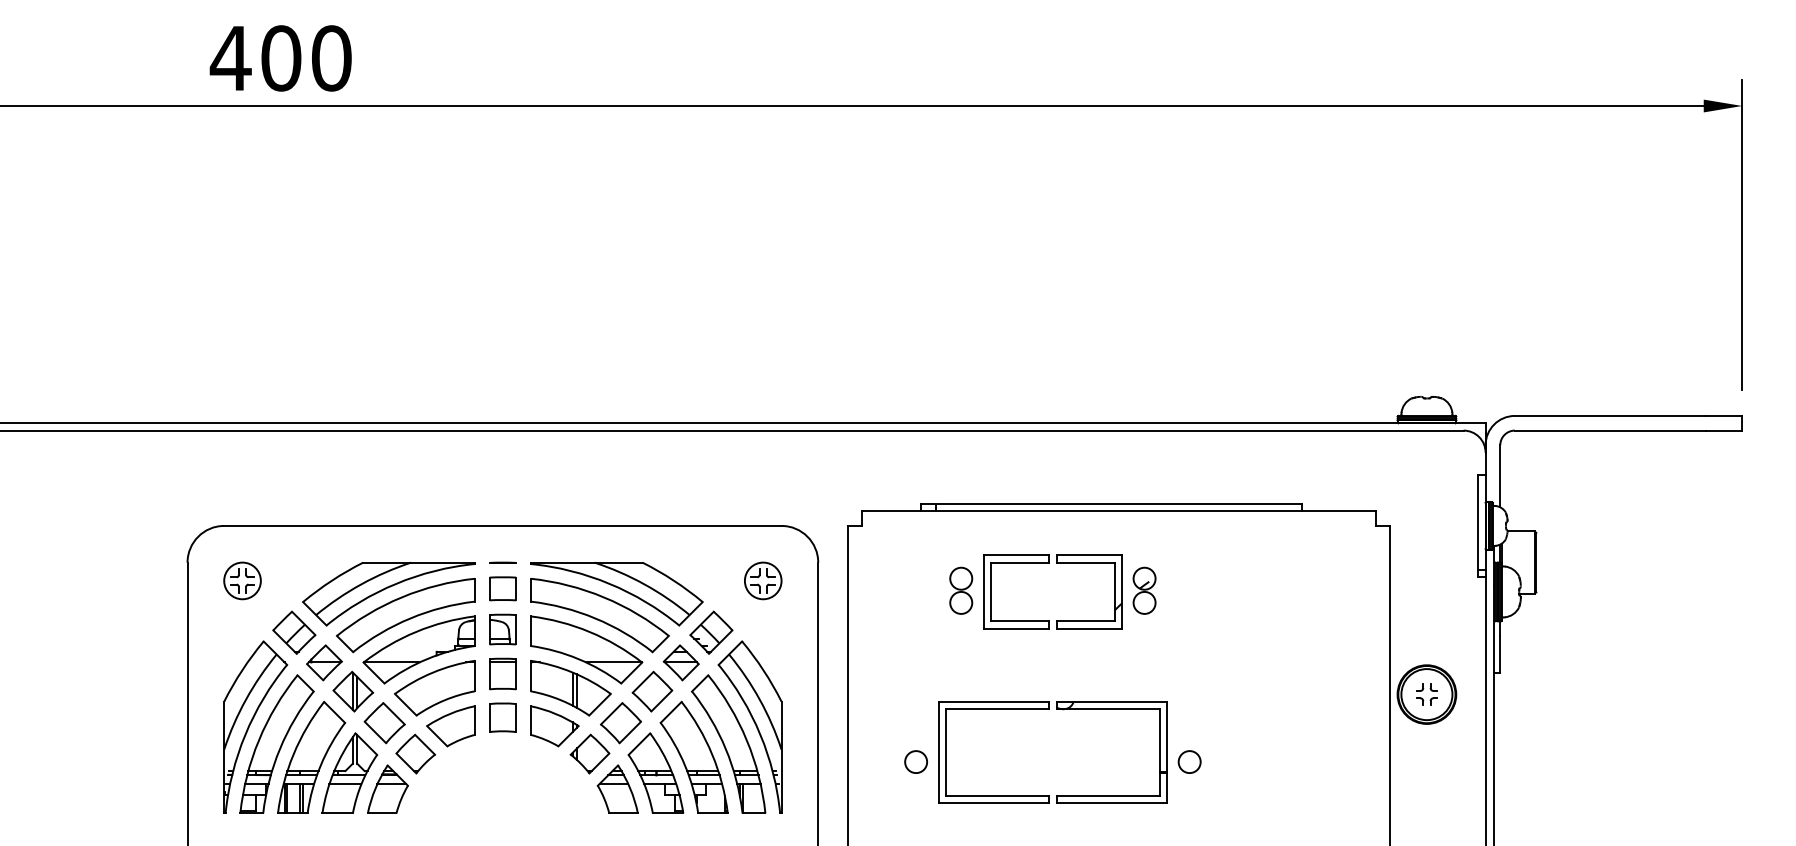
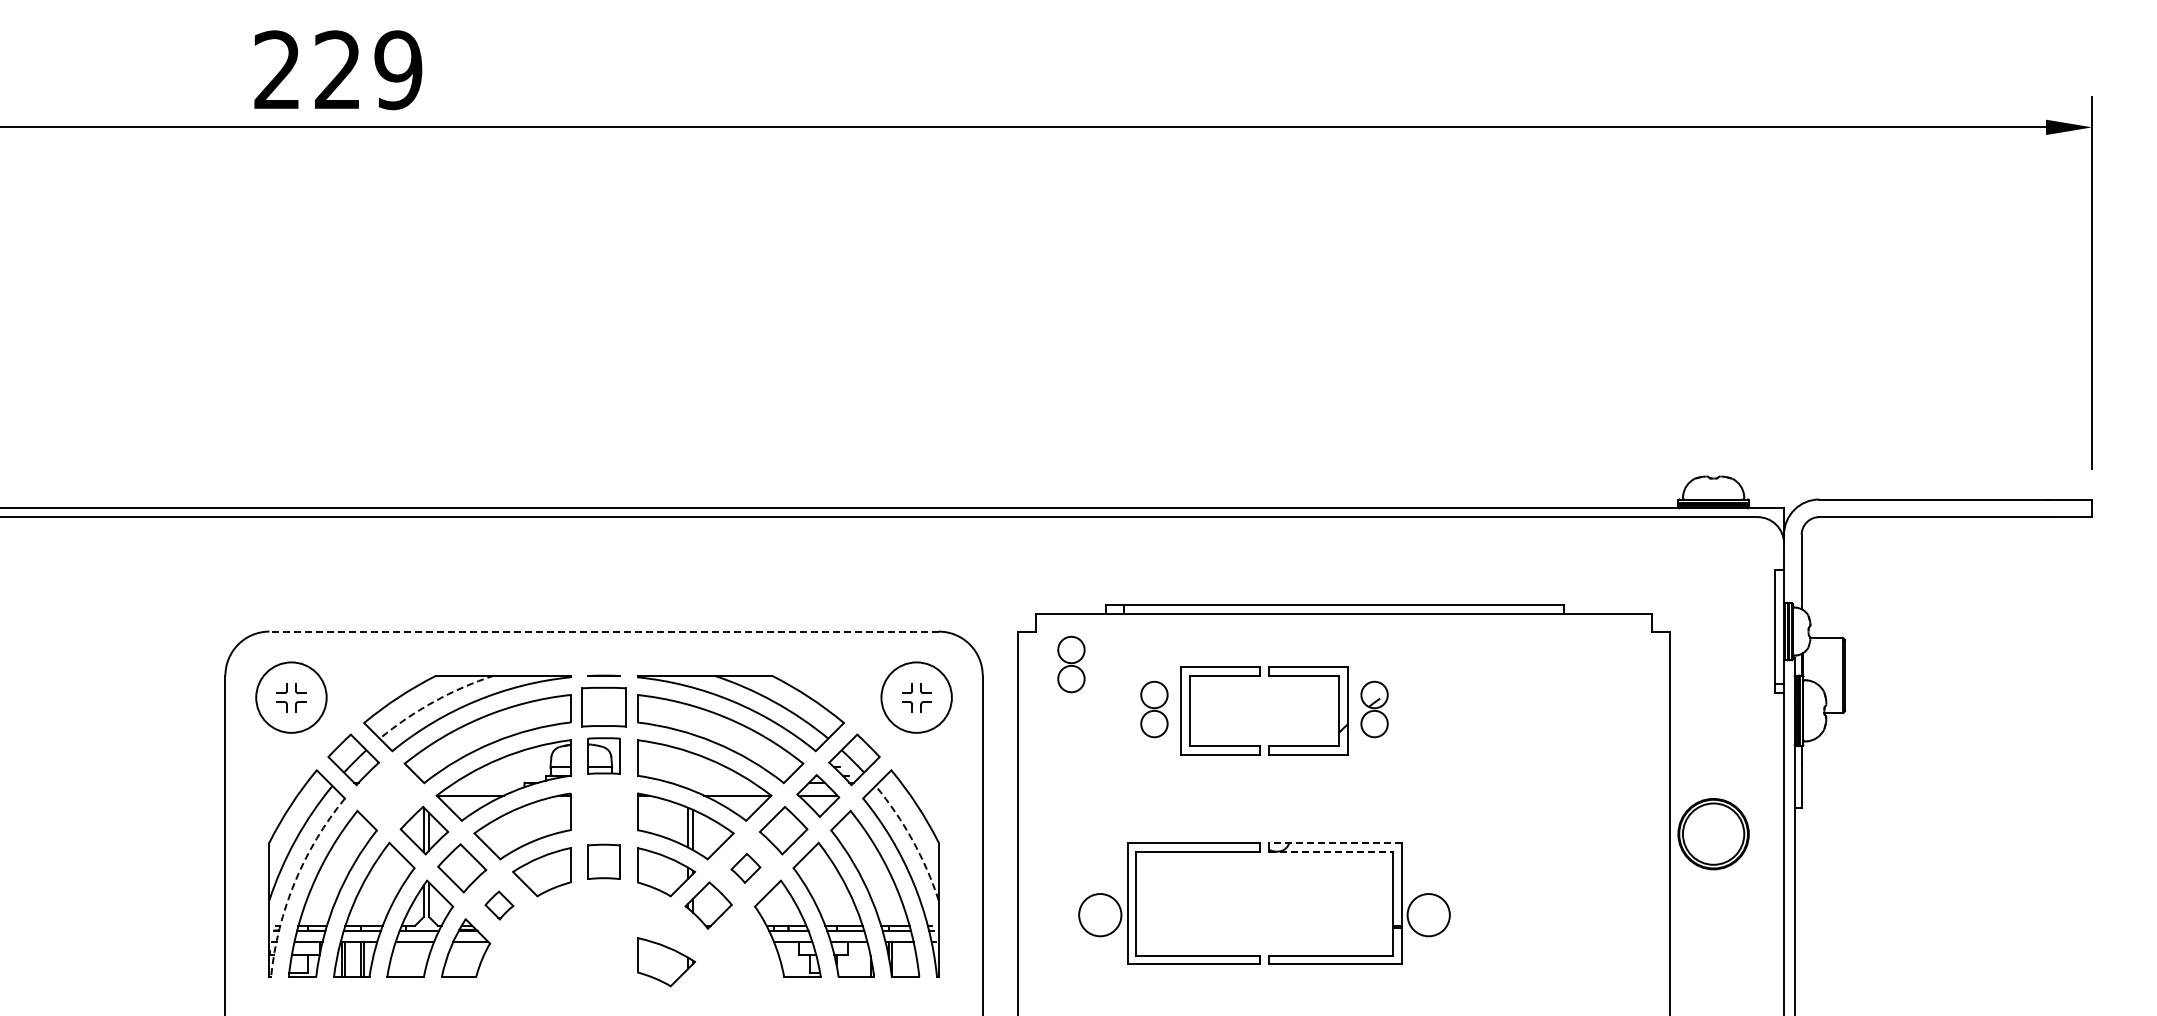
text: (280, 58) -> (337, 70), 400 -> 229
line: (503, 525) -> (604, 631), solid -> dashed
part: (892, 553) -> (1071, 664), added
circle: (242, 580) -> (291, 697), size x1.6
circle: (763, 580) -> (916, 697), size x1.6
arc: (360, 584) -> (433, 701), solid -> dashed
part: (502, 588) -> (603, 706), size x1.4
part: (324, 662) -> (389, 795), removed
part: (502, 674) -> (603, 809), removed
part: (1422, 698) -> (1708, 838), removed
arc: (759, 699) -> (912, 840), solid -> dashed
line: (1111, 701) -> (1334, 842), solid -> dashed
line: (1107, 709) -> (1330, 851), solid -> dashed
part: (620, 723) -> (745, 868), size x0.6
arc: (245, 734) -> (294, 882), solid -> dashed
part: (415, 754) -> (499, 905), size x0.6
circle: (916, 761) -> (1100, 914), size x1.6
circle: (1189, 761) -> (1428, 914), size x1.6
part: (617, 789) -> (741, 947), removed
part: (554, 801) -> (666, 962), added

